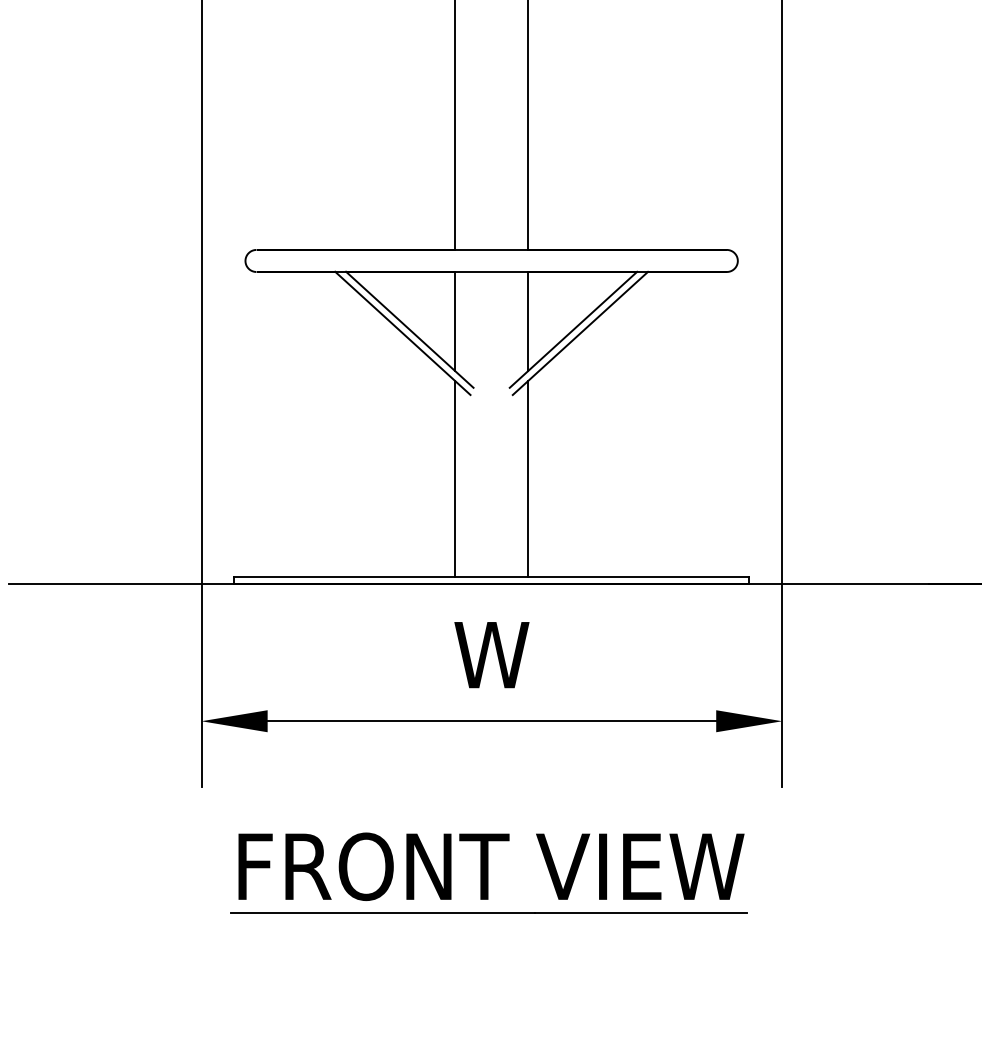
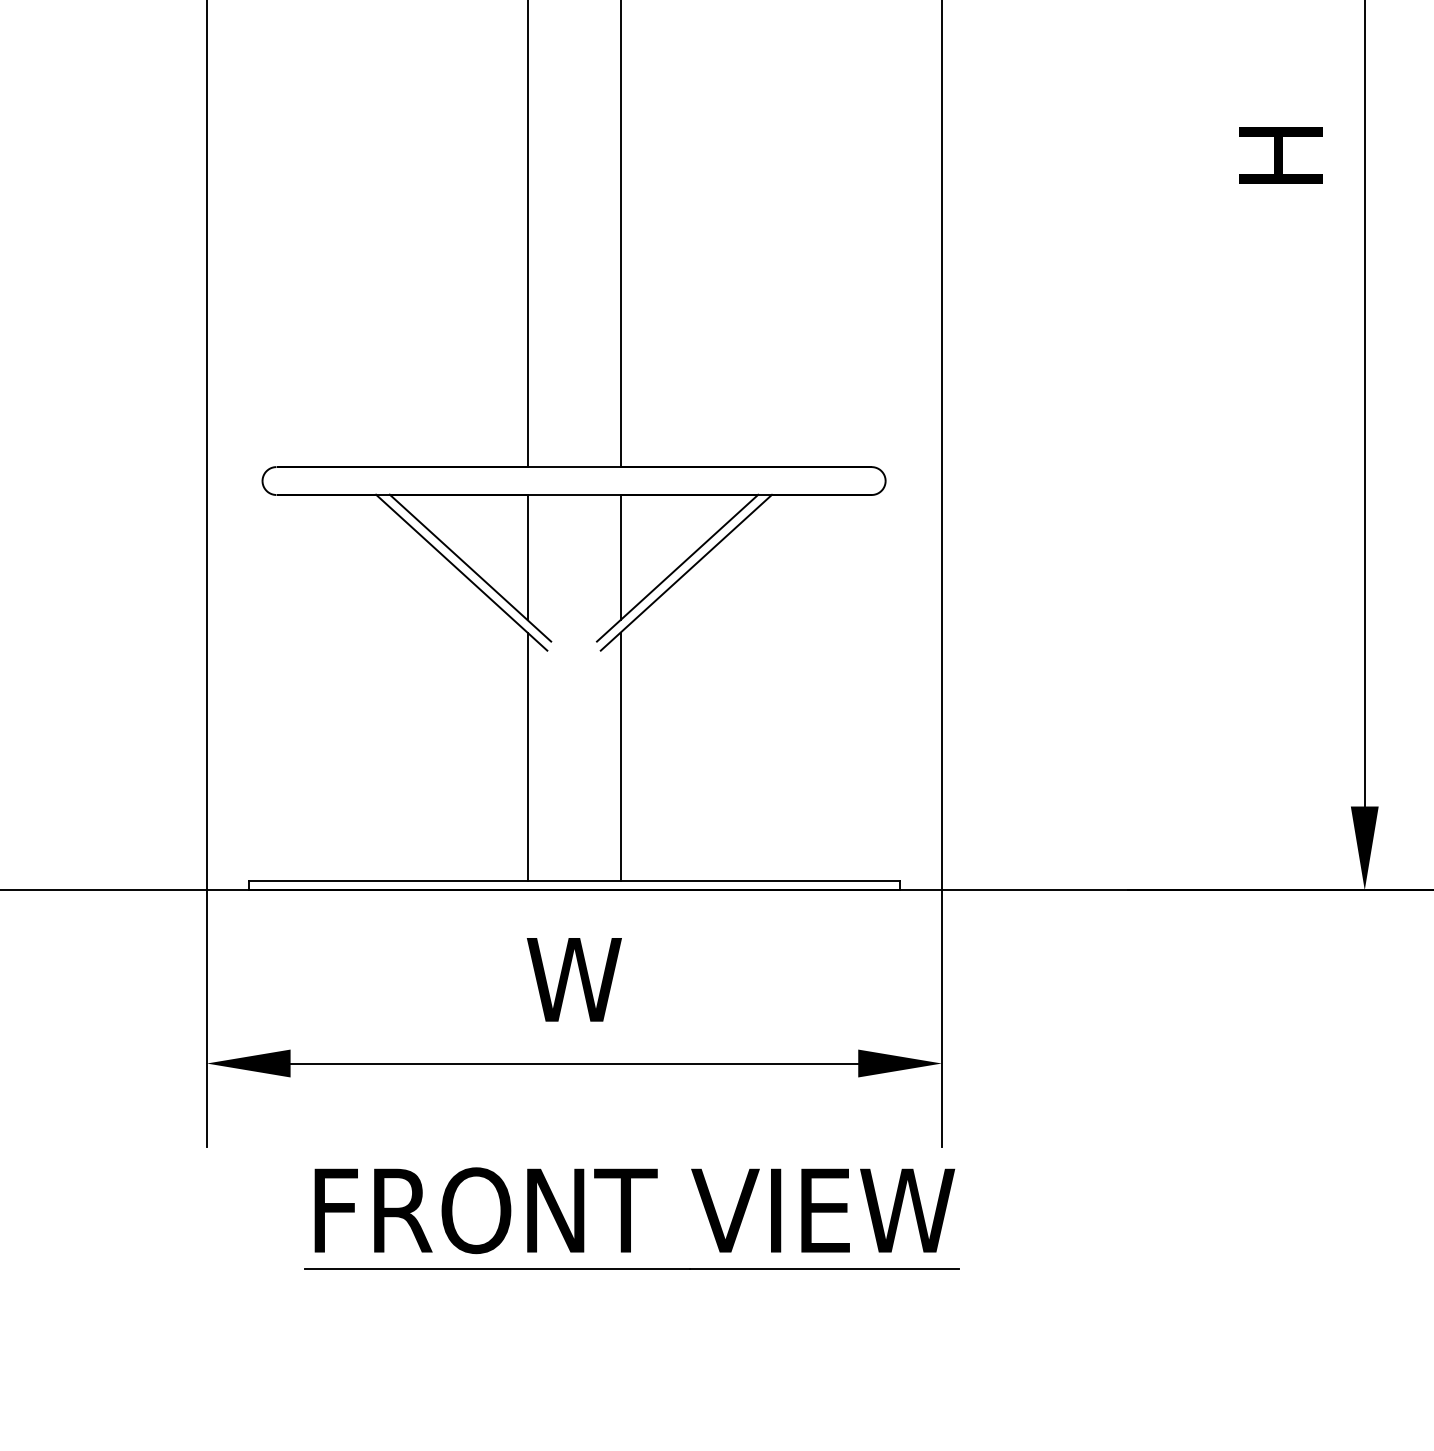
part: (488, 872) -> (631, 1218), moved

